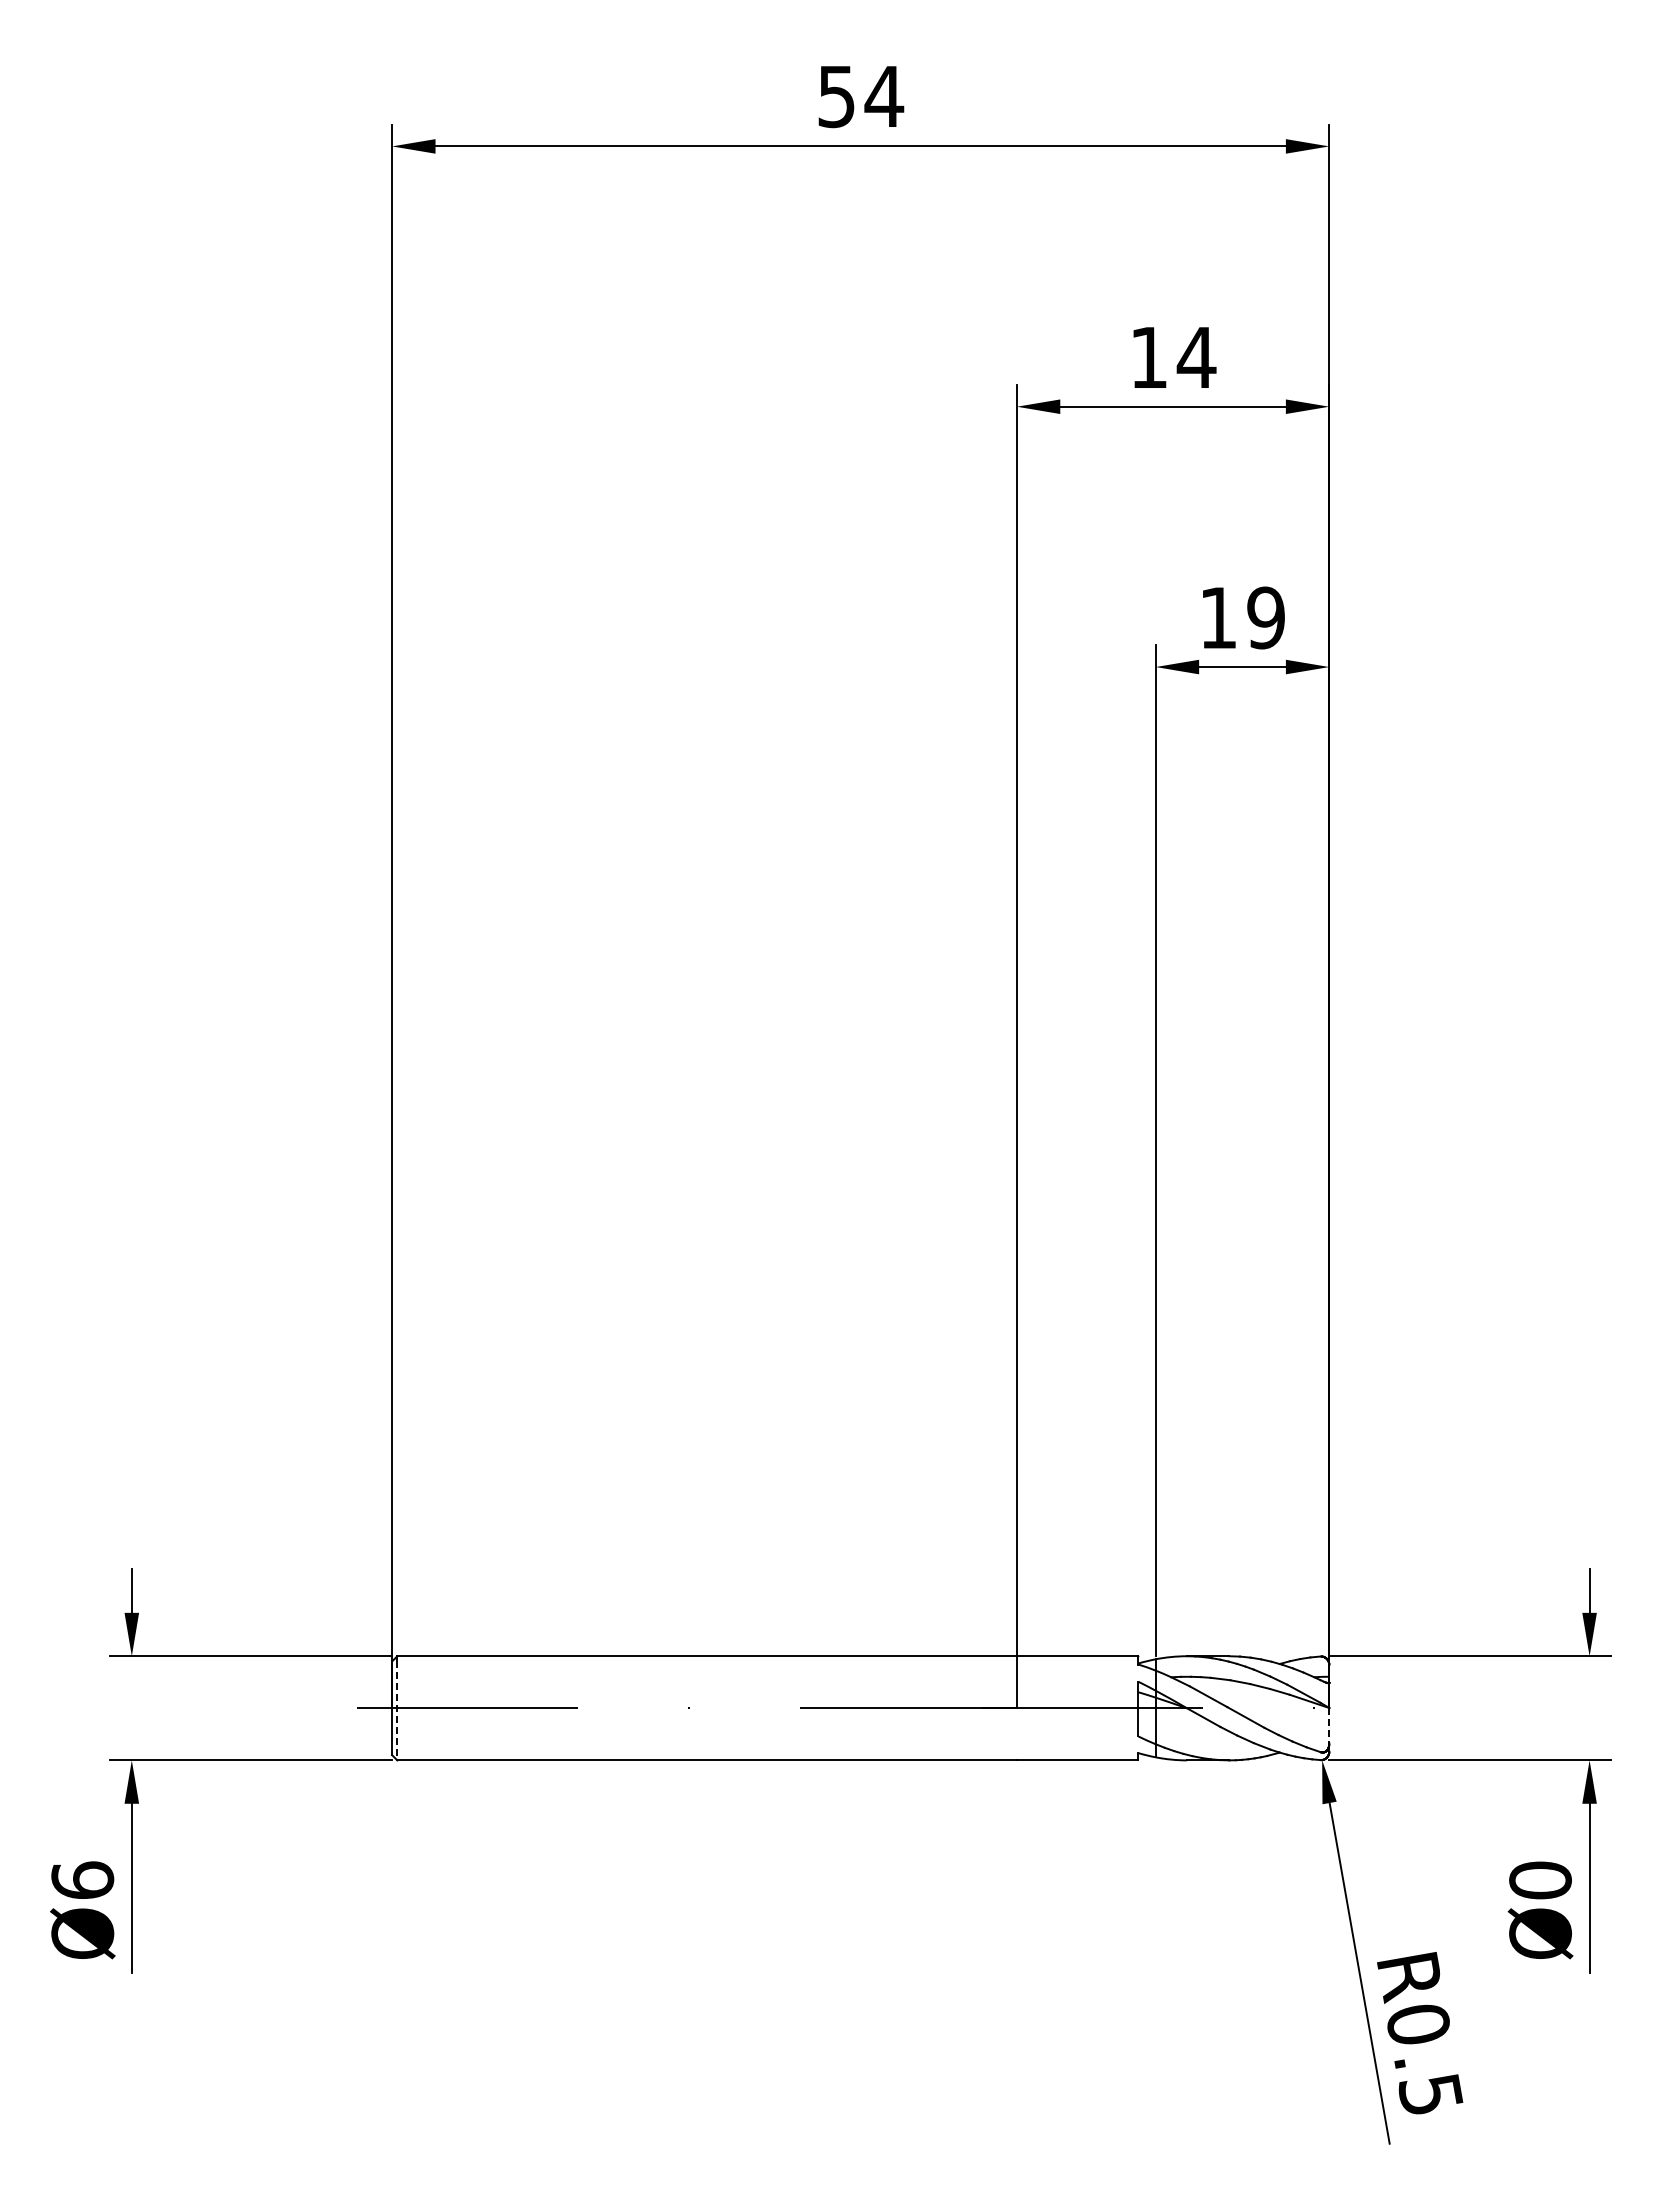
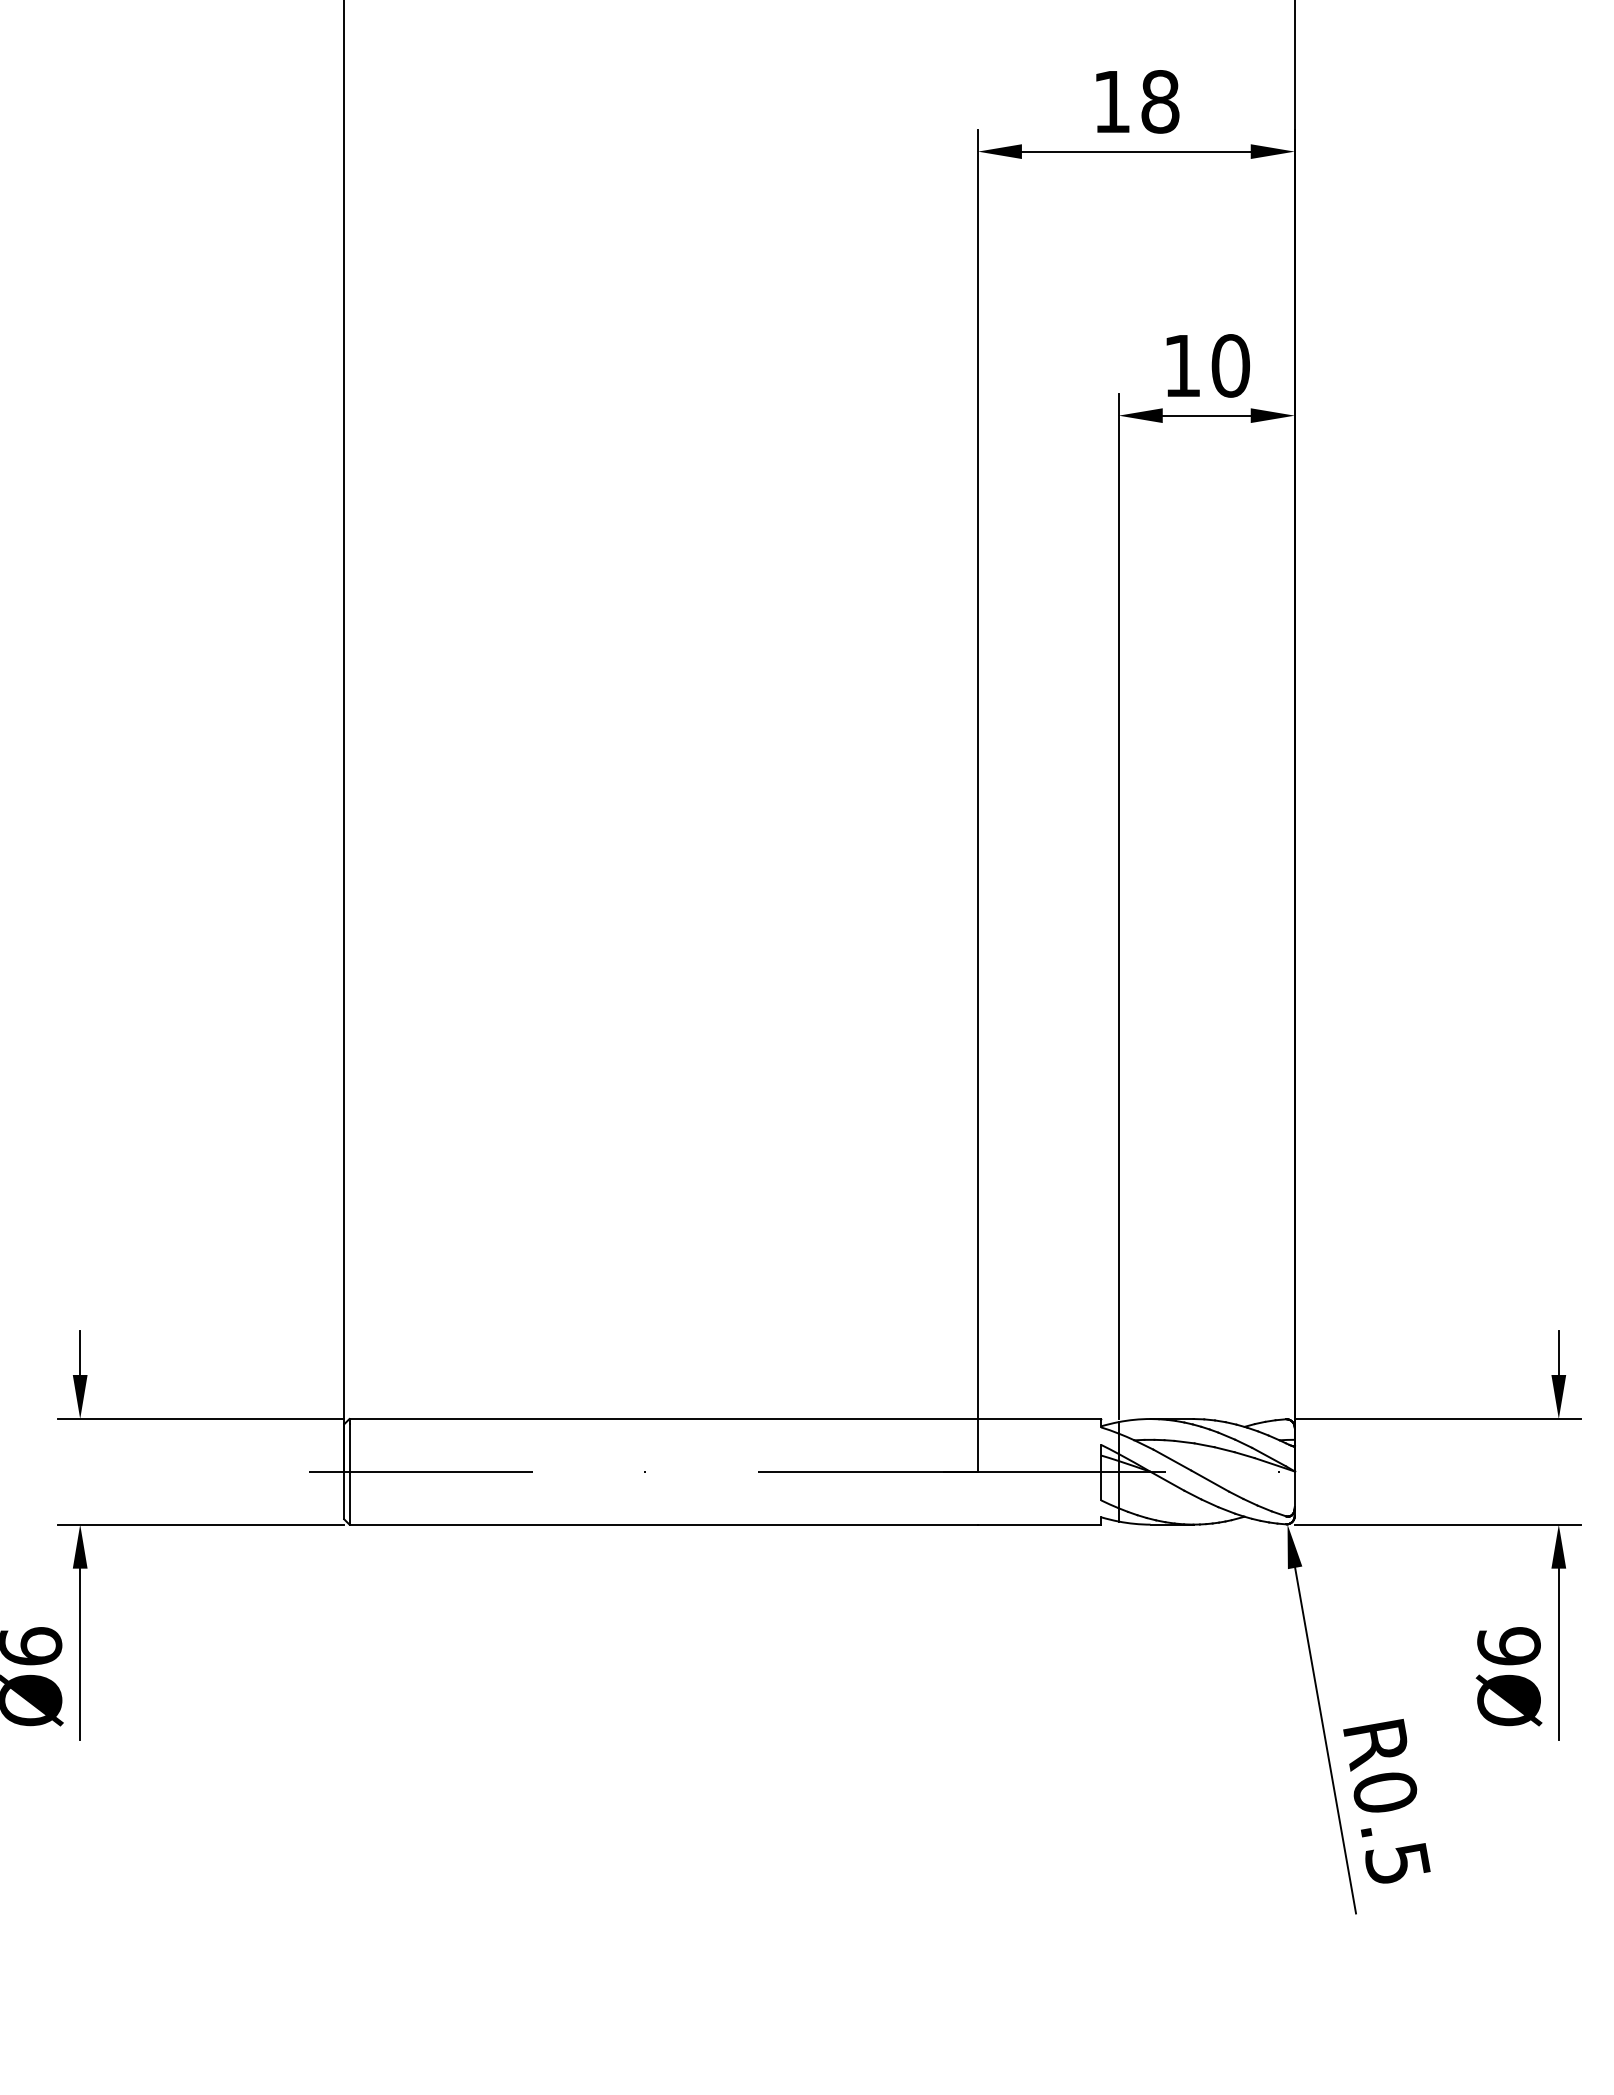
text: (1196, 357) -> (1160, 101), 14 -> 18
text: (1266, 617) -> (1231, 365), 19 -> 10
line: (397, 1710) -> (349, 1474), dashed -> solid
line: (1329, 1725) -> (1295, 1489), dashed -> solid
text: (1540, 1880) -> (1509, 1646), Ø0 -> Ø6

